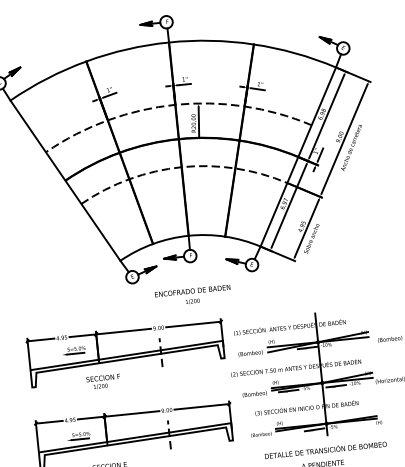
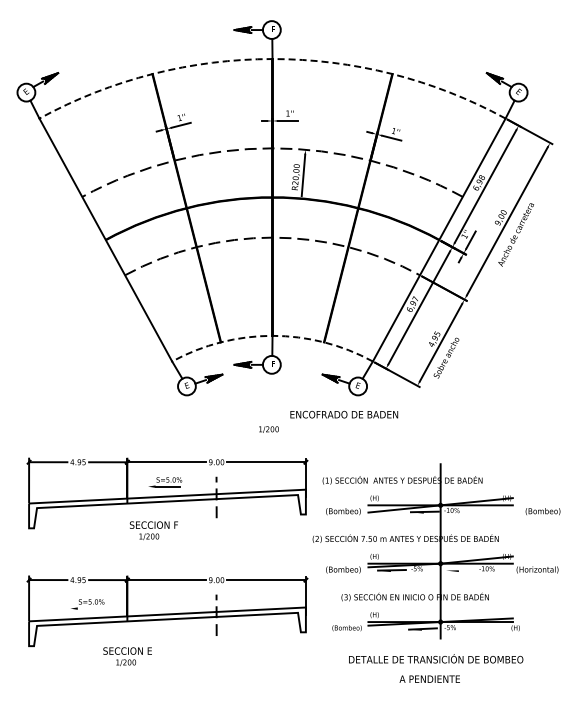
arc: (169, 42) -> (272, 59), solid -> dashed
arc: (188, 235) -> (272, 335), solid -> dashed
text: (192, 290) -> (344, 414), moved
part: (74, 350) -> (165, 482), moved
text: (103, 381) -> (153, 530), moved
line: (335, 386) -> (459, 570), removed
line: (80, 439) -> (89, 608), removed

